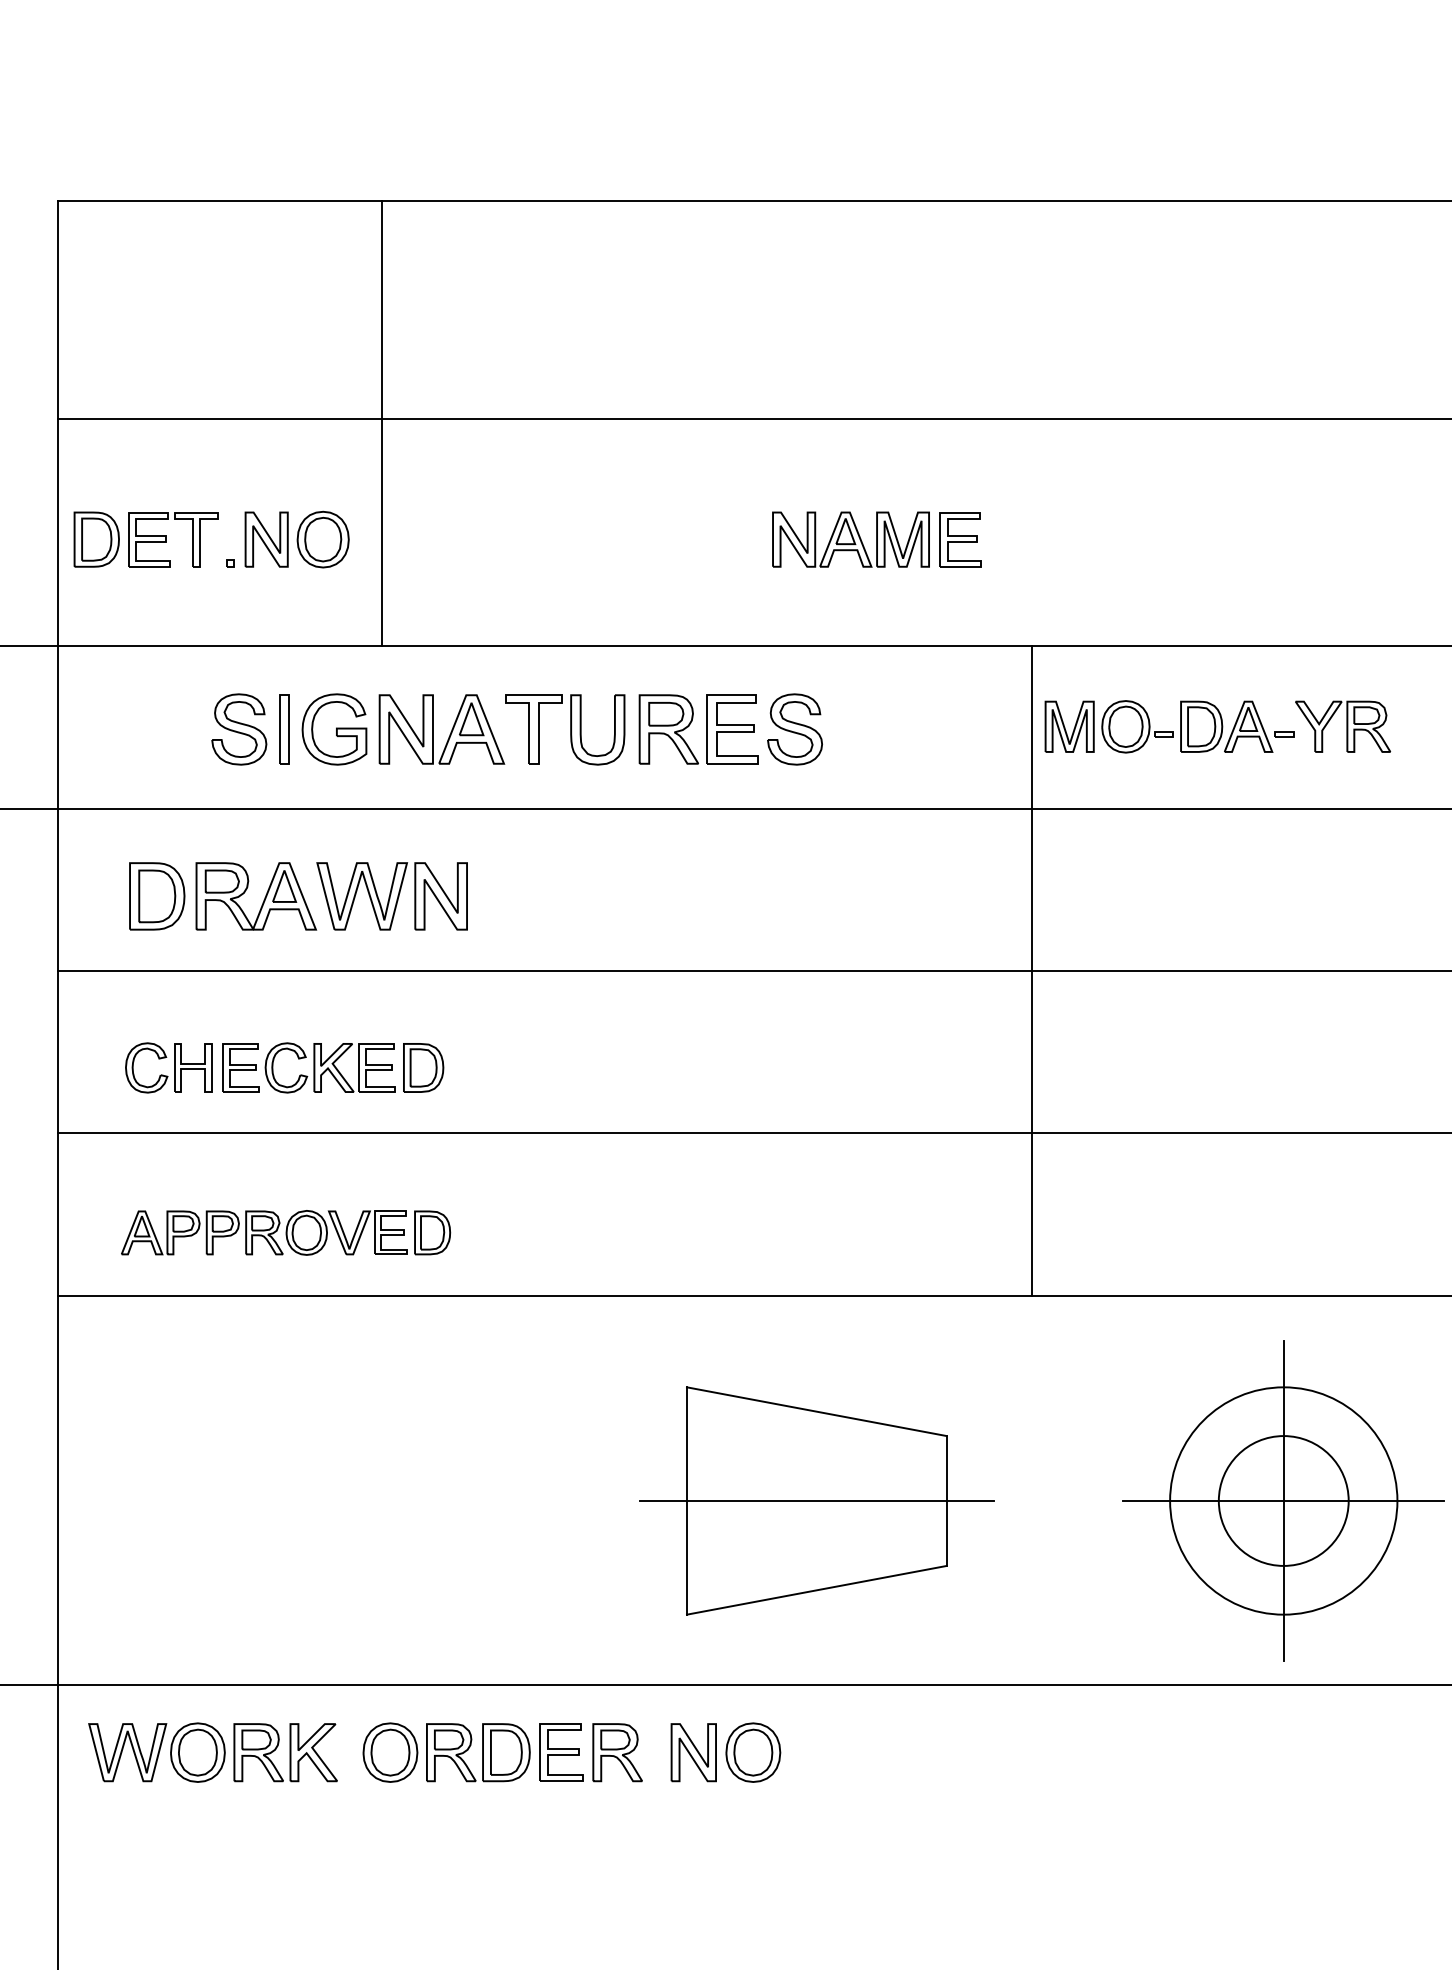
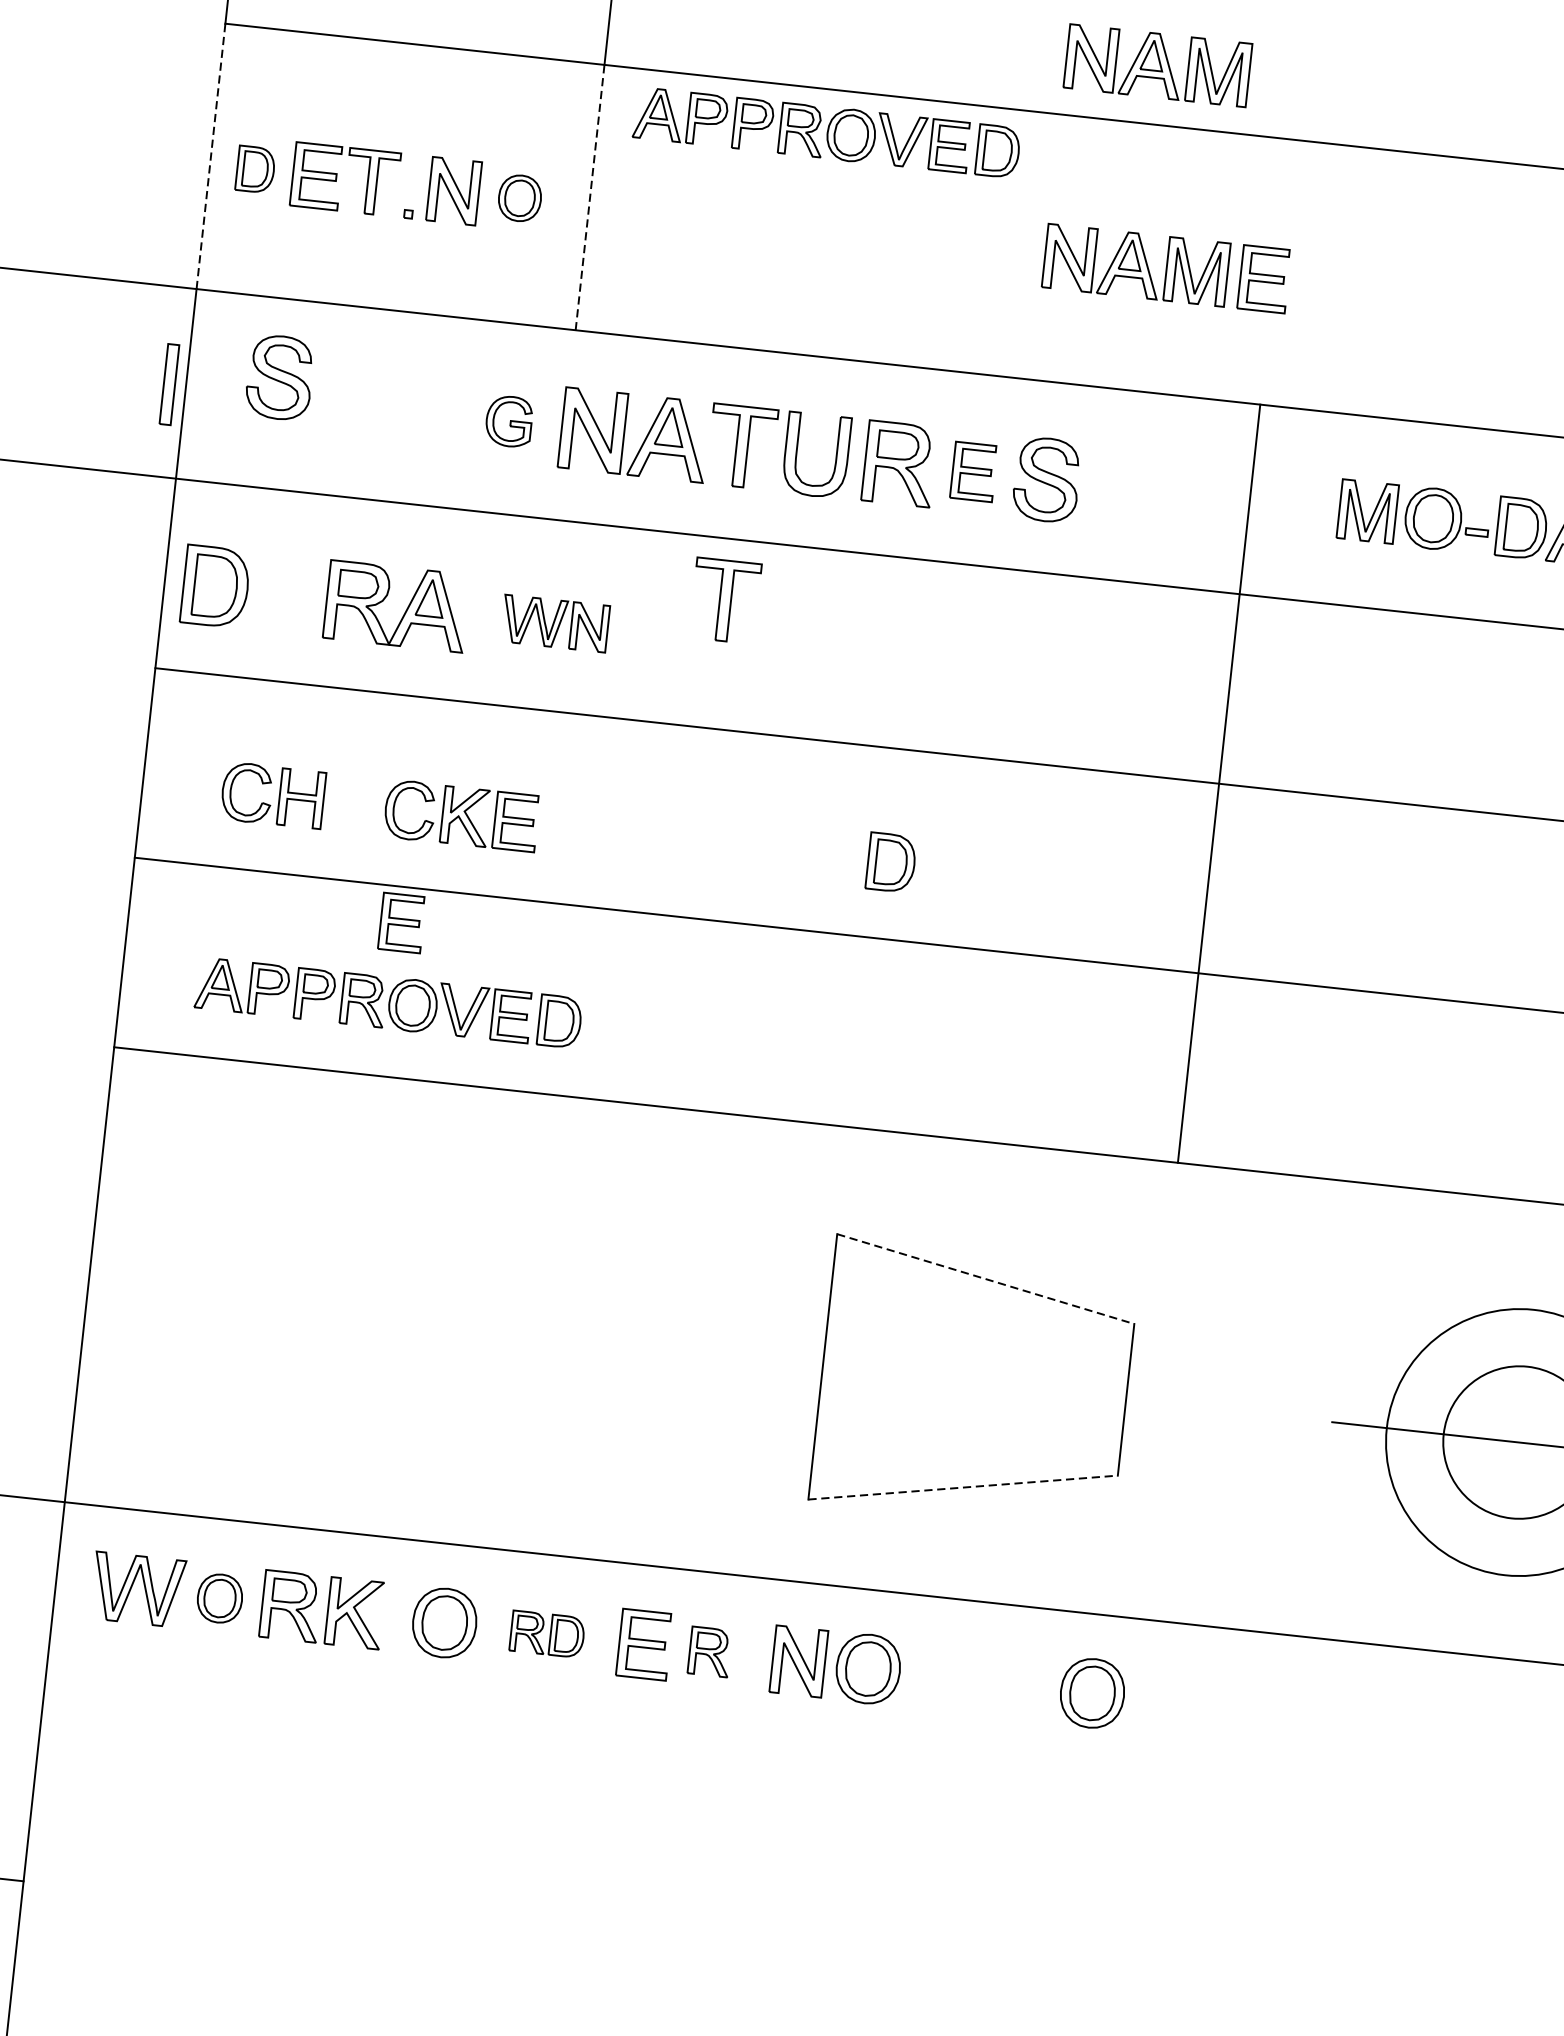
part: (850, 368) -> (1157, 65), added
part: (577, 455) -> (827, 132), added
line: (57, 532) -> (210, 156), solid -> dashed
line: (382, 532) -> (590, 197), solid -> dashed
part: (96, 539) -> (255, 169), size x0.7
part: (322, 539) -> (519, 198), size x0.7
part: (239, 729) -> (280, 377), moved
part: (284, 729) -> (169, 384), moved
part: (334, 729) -> (509, 421), size x0.6
part: (732, 729) -> (973, 471), size x0.7
part: (533, 861) -> (724, 600), added
part: (157, 896) -> (215, 586), moved
part: (391, 896) -> (554, 623), size x0.6
line: (1031, 970) -> (1218, 783), moved
part: (240, 1067) -> (401, 922), moved
part: (423, 1067) -> (891, 862), moved
line: (817, 1411) -> (986, 1278), solid -> dashed
line: (1283, 1500) -> (1519, 1441), removed
line: (816, 1501) -> (973, 1383), removed
line: (817, 1590) -> (963, 1487), solid -> dashed
part: (197, 1752) -> (219, 1598), size x0.7
part: (478, 1752) -> (547, 1634), size x0.6
part: (617, 1752) -> (709, 1651), size x0.7
part: (945, 1752) -> (1092, 1693), added

